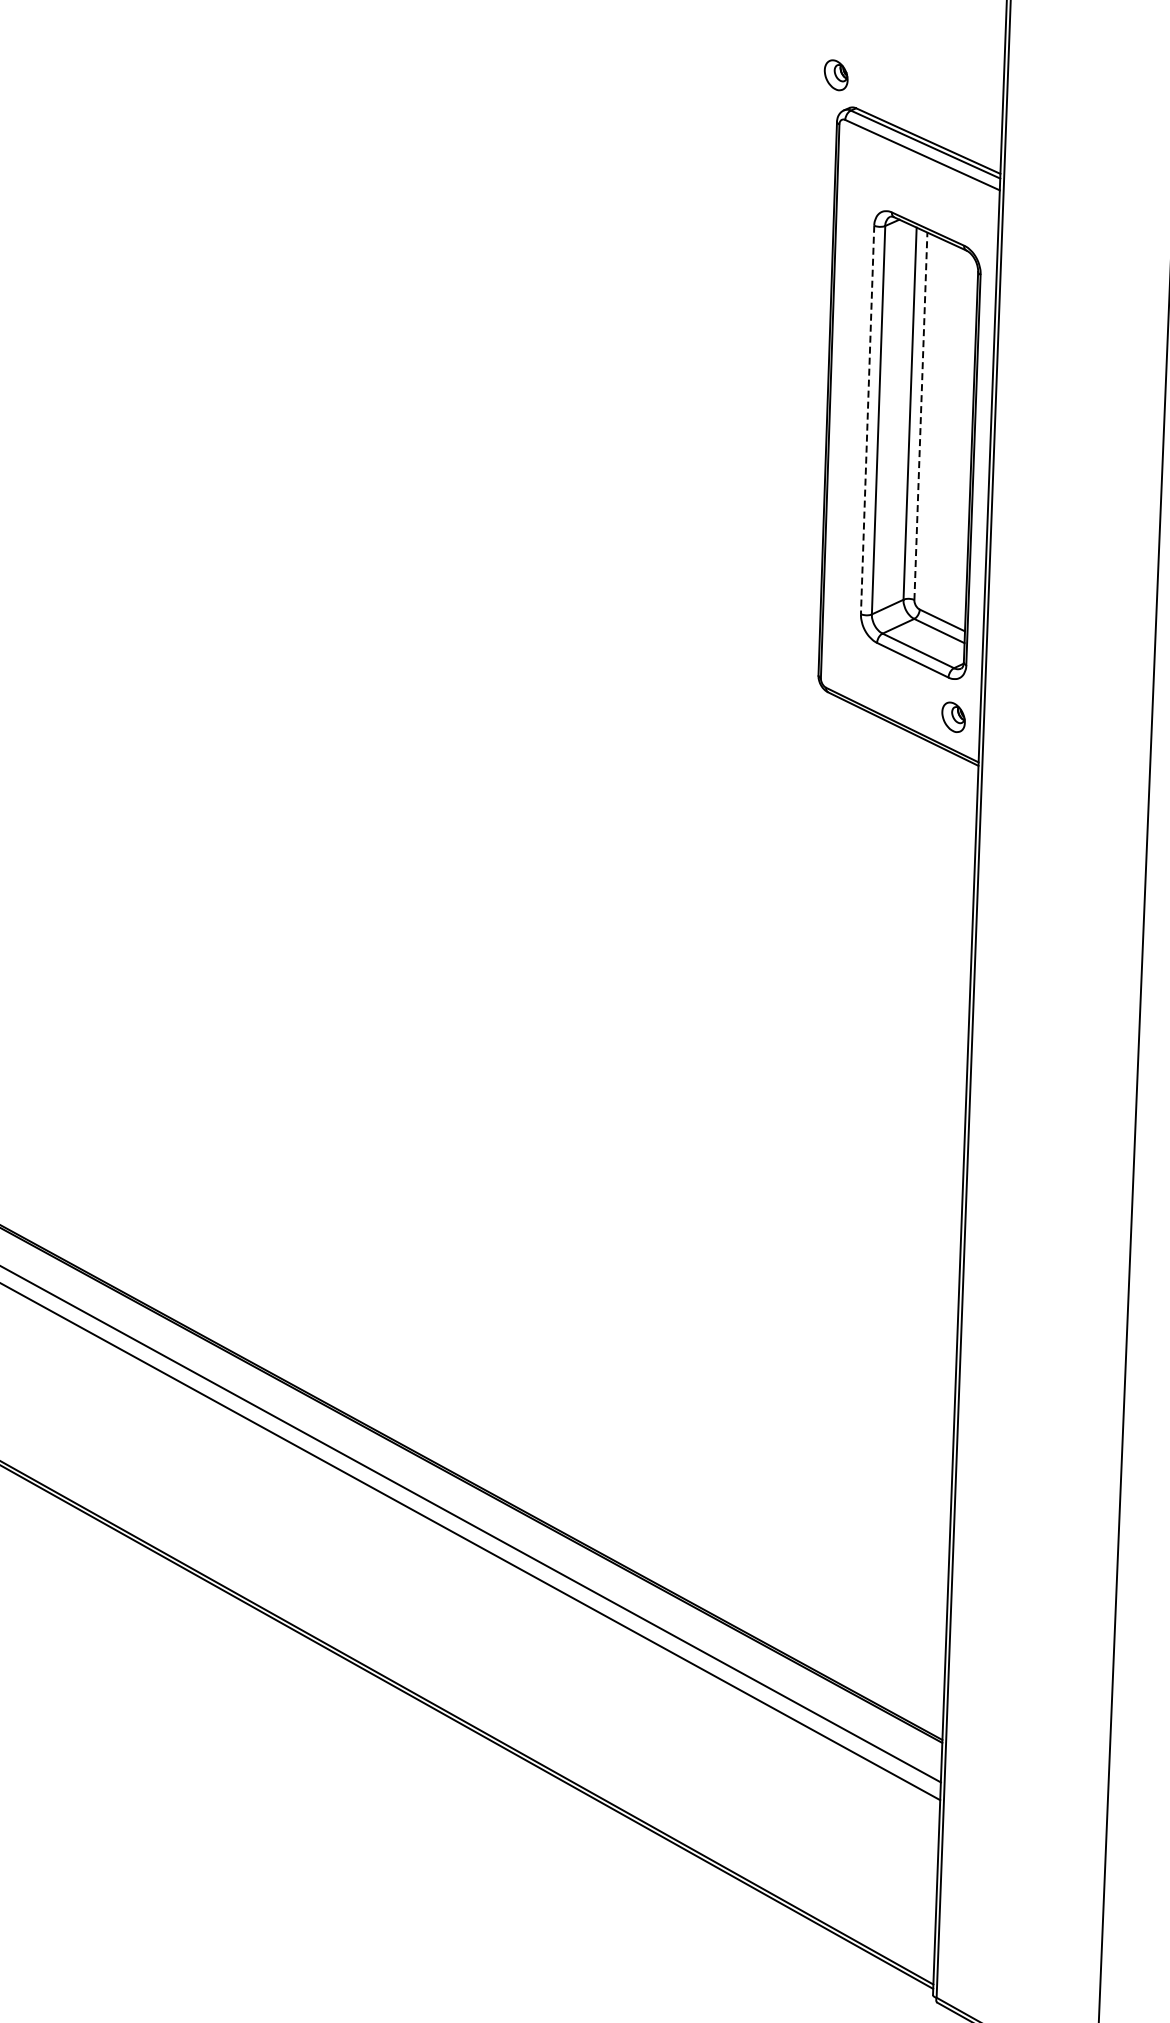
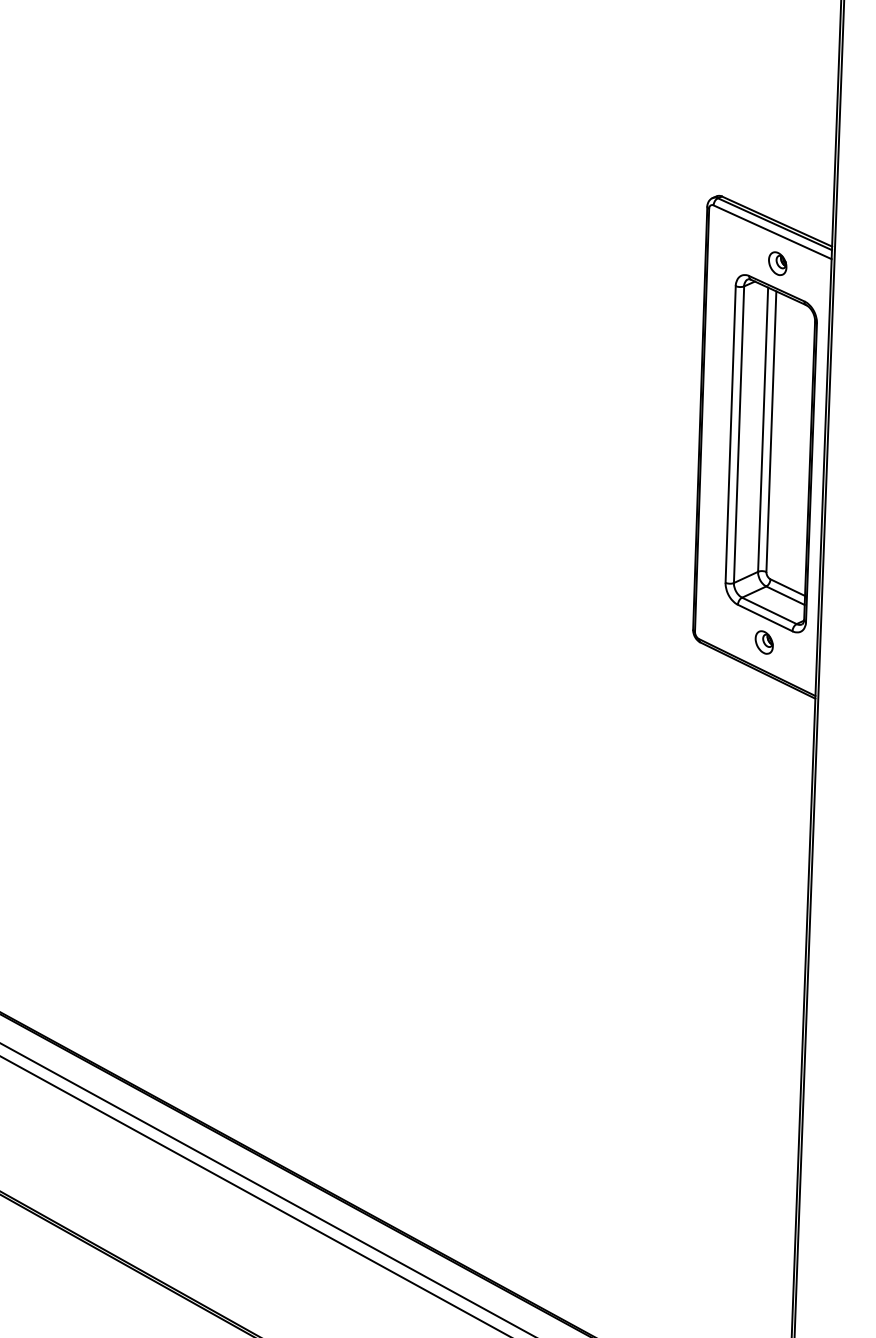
part: (835, 75) -> (777, 263), moved
line: (920, 416) -> (771, 431), dashed -> solid
line: (867, 420) -> (730, 434), dashed -> solid
part: (953, 716) -> (764, 641), moved

